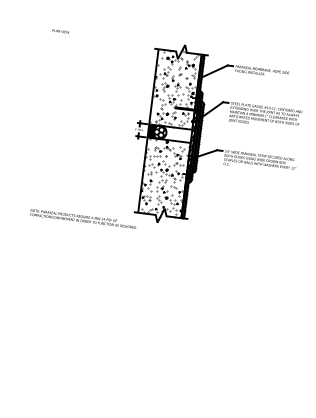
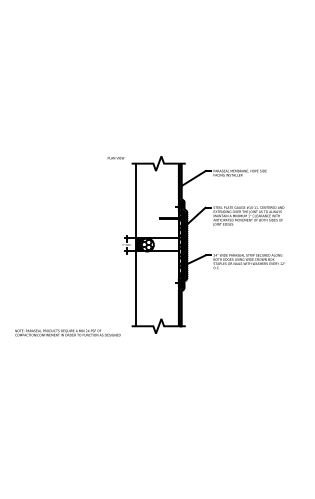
text: (60, 31) -> (115, 158), moved
hatch: (174, 88) -> (156, 200), removed
hatch: (163, 178) -> (156, 289), removed
text: (82, 218) -> (67, 332), moved

